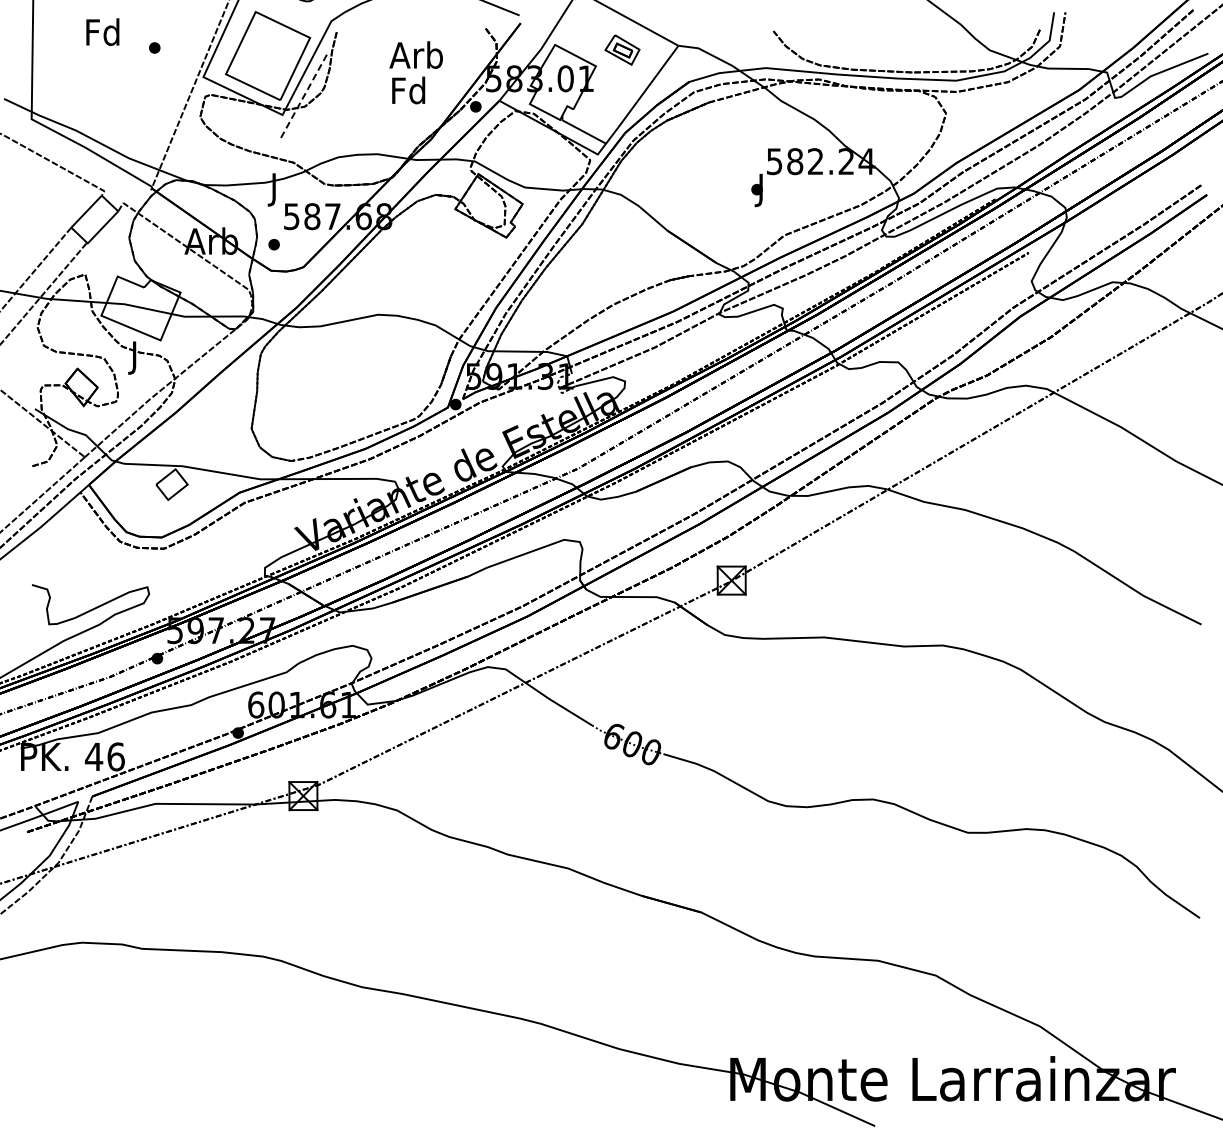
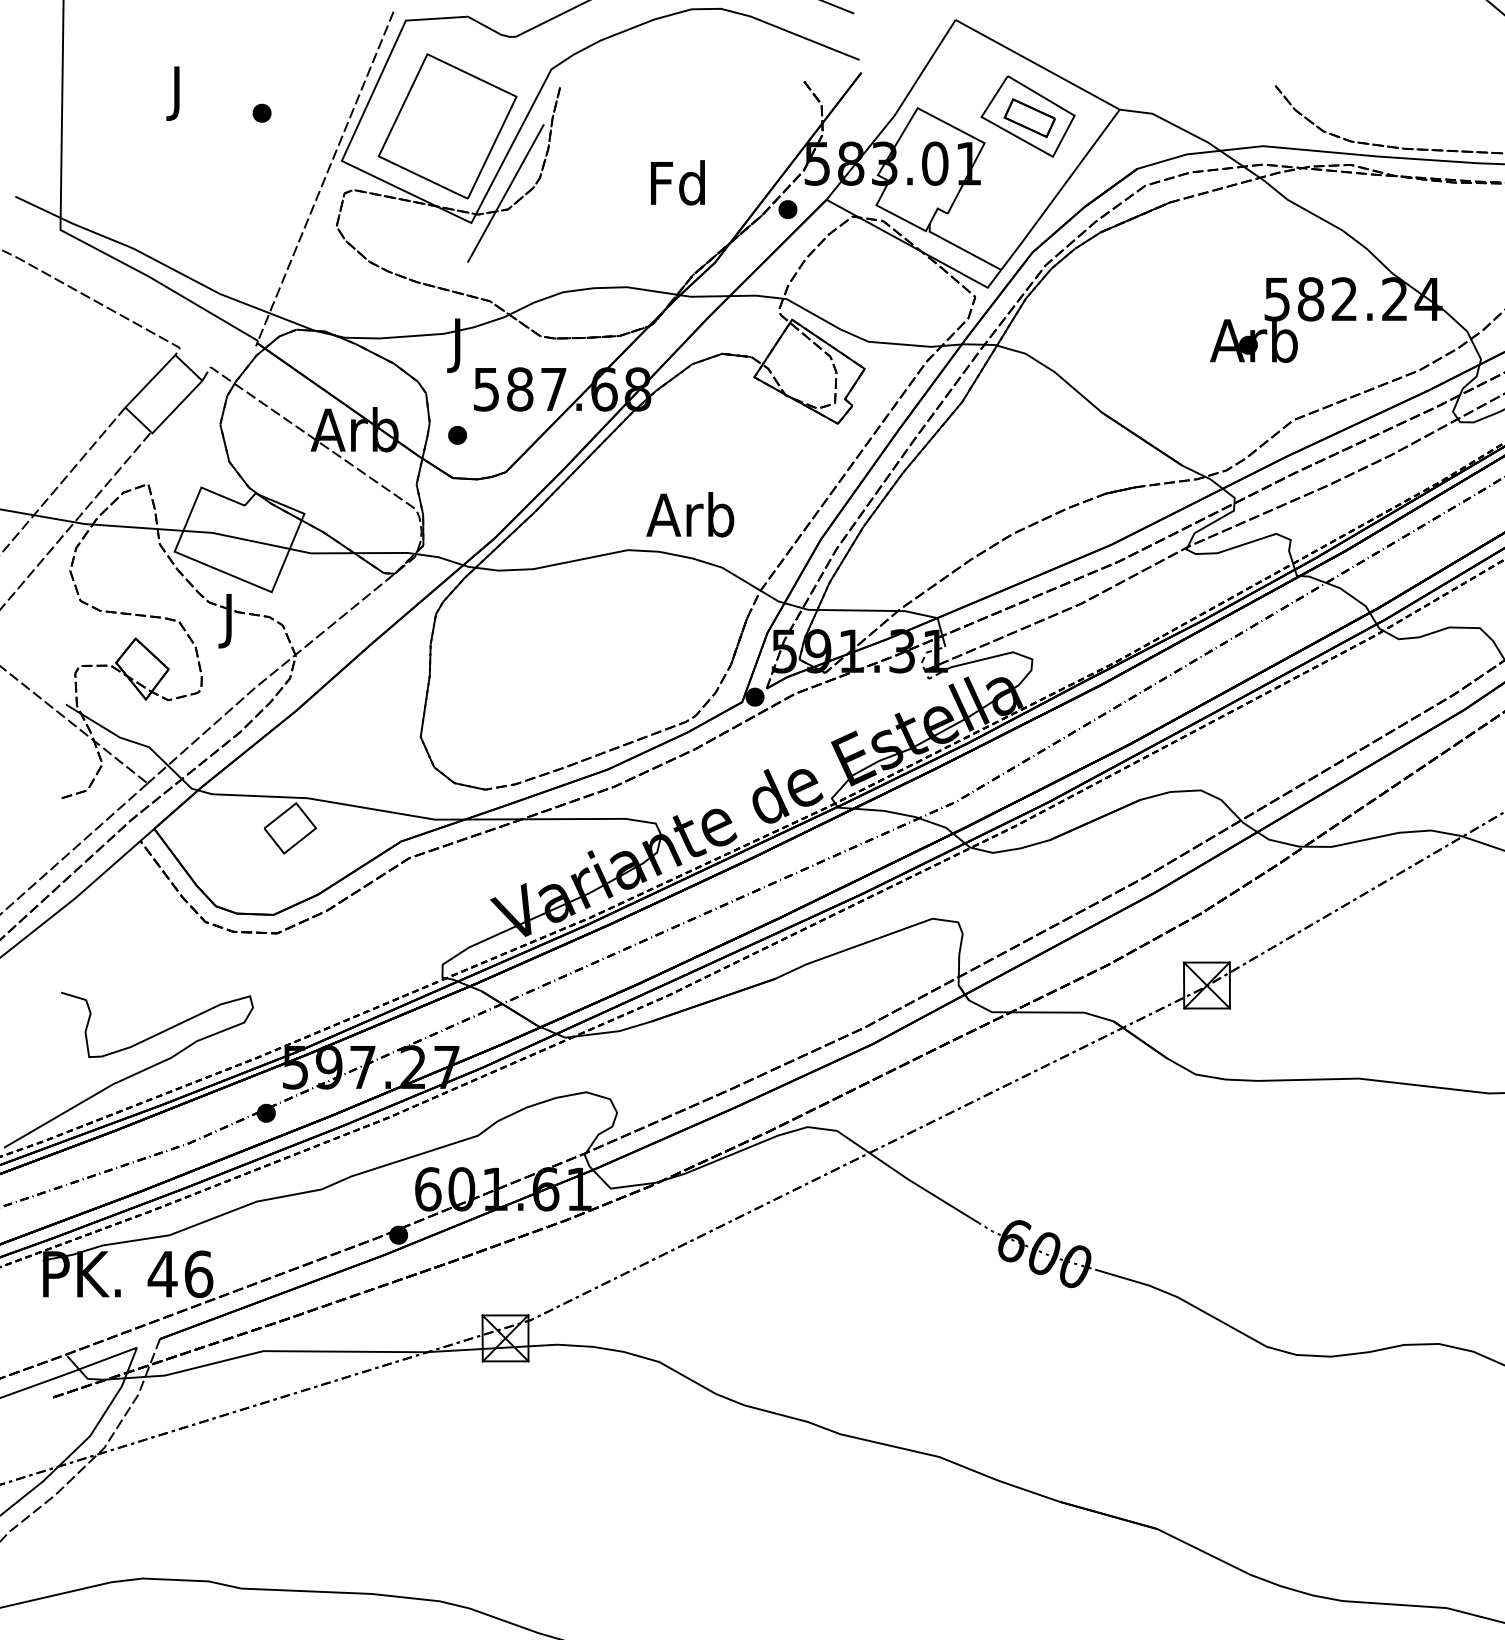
text: (102, 35) -> (176, 92), Fd -> J
part: (622, 49) -> (1028, 115), size x1.67
text: (415, 54) -> (689, 513), moved
line: (303, 97) -> (505, 194), dashed -> solid
text: (760, 190) -> (1254, 346), J -> Arb

